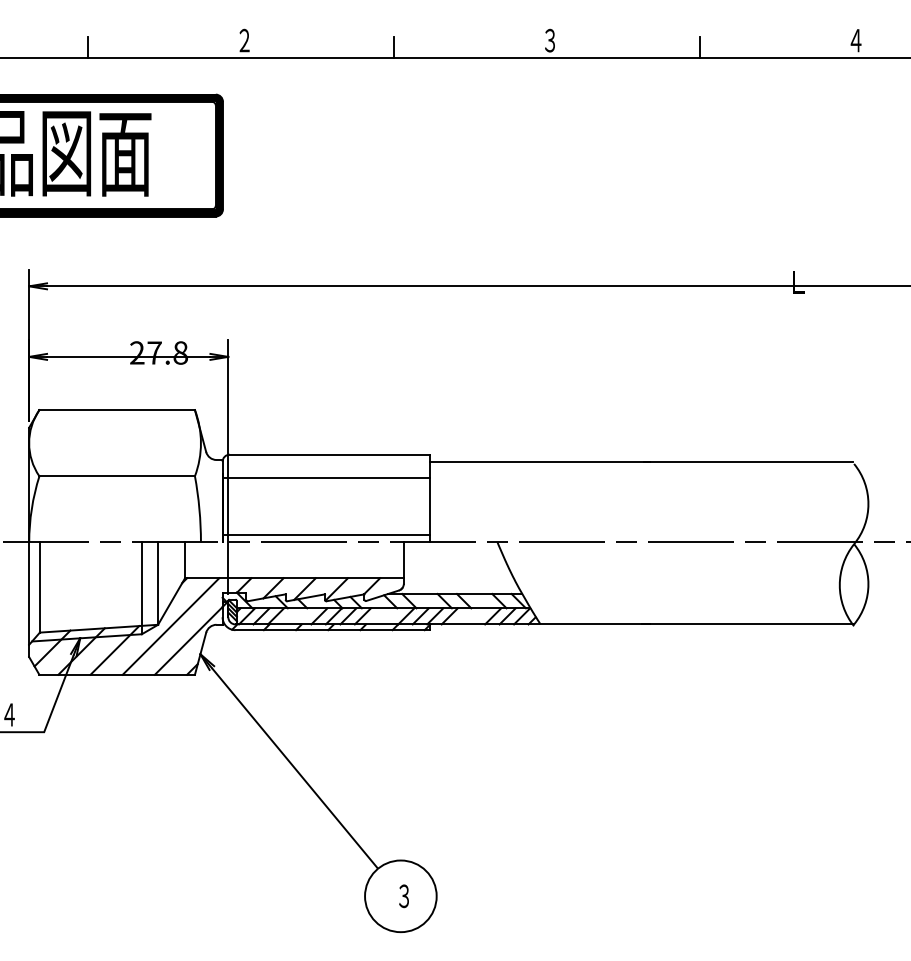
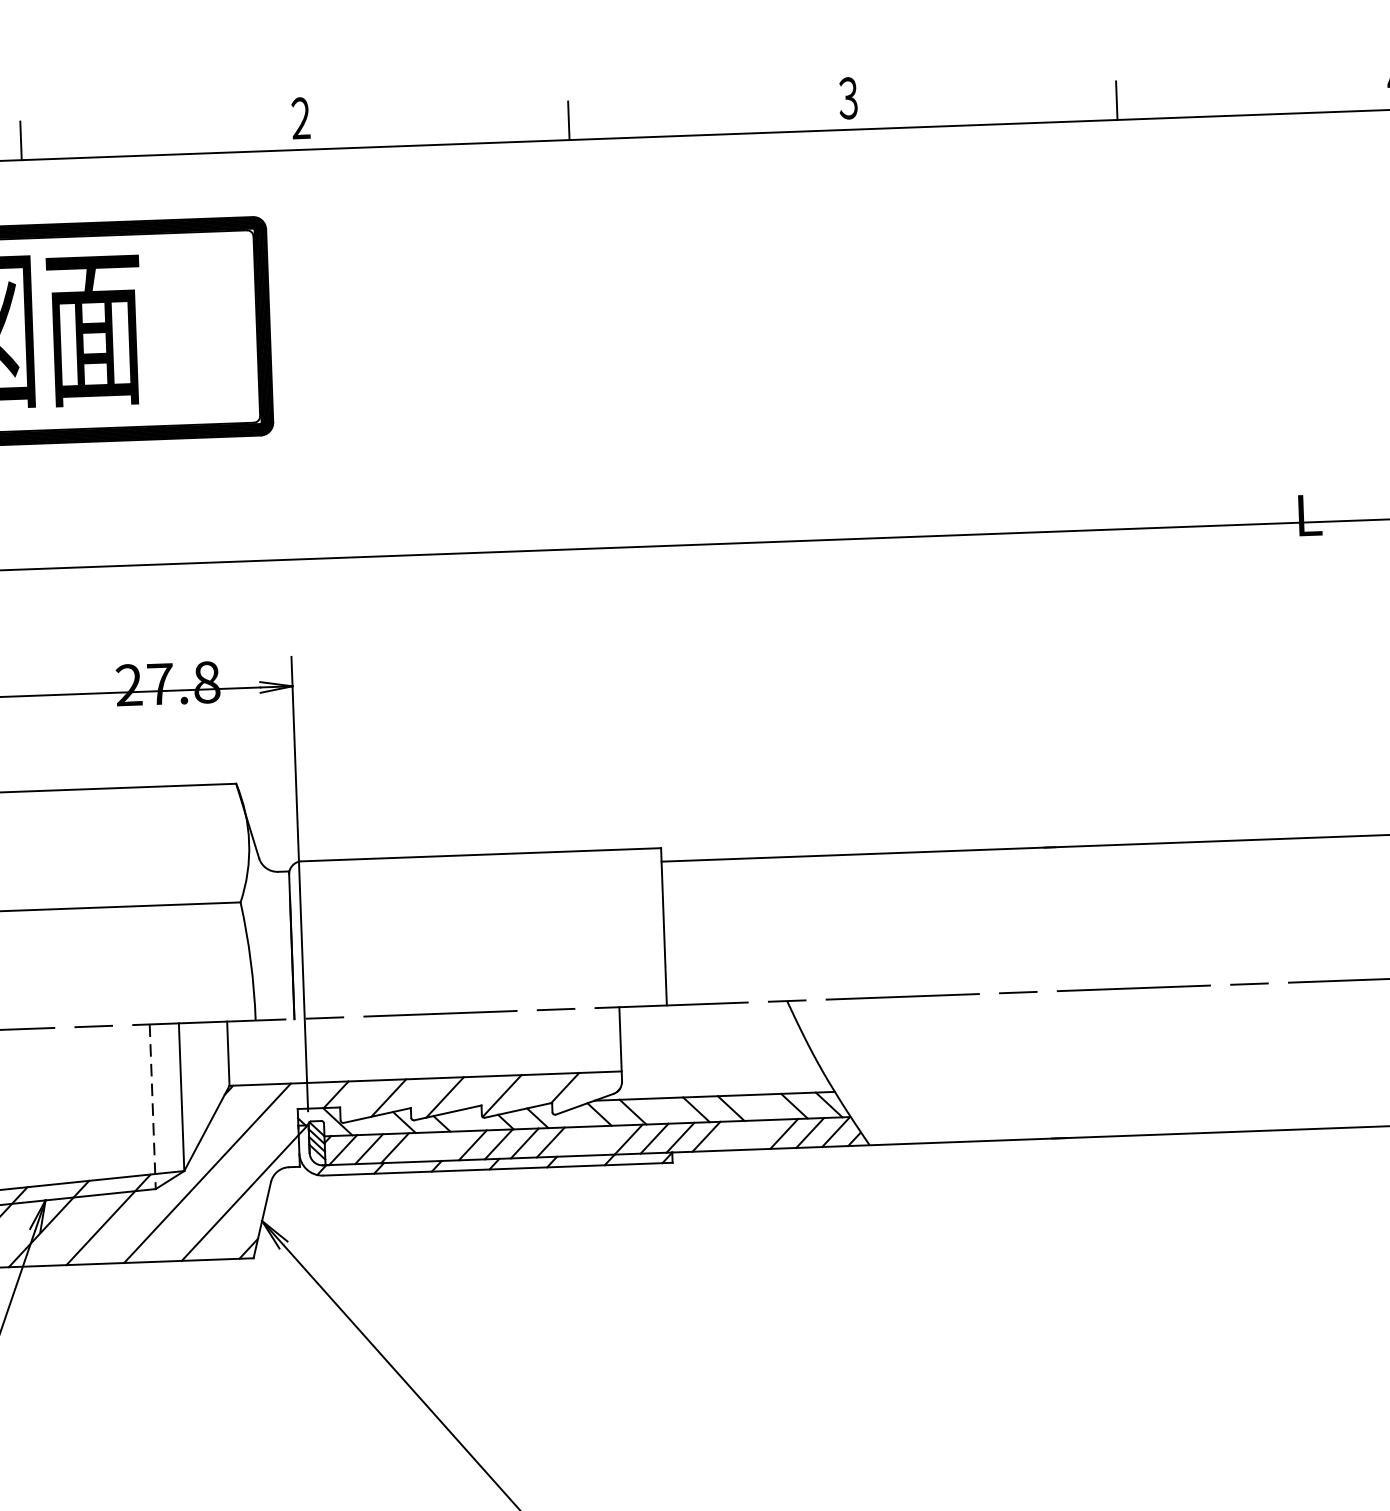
line: (326, 477) -> (476, 895), removed
line: (326, 535) -> (480, 999), removed
line: (141, 588) -> (152, 1107), solid -> dashed

